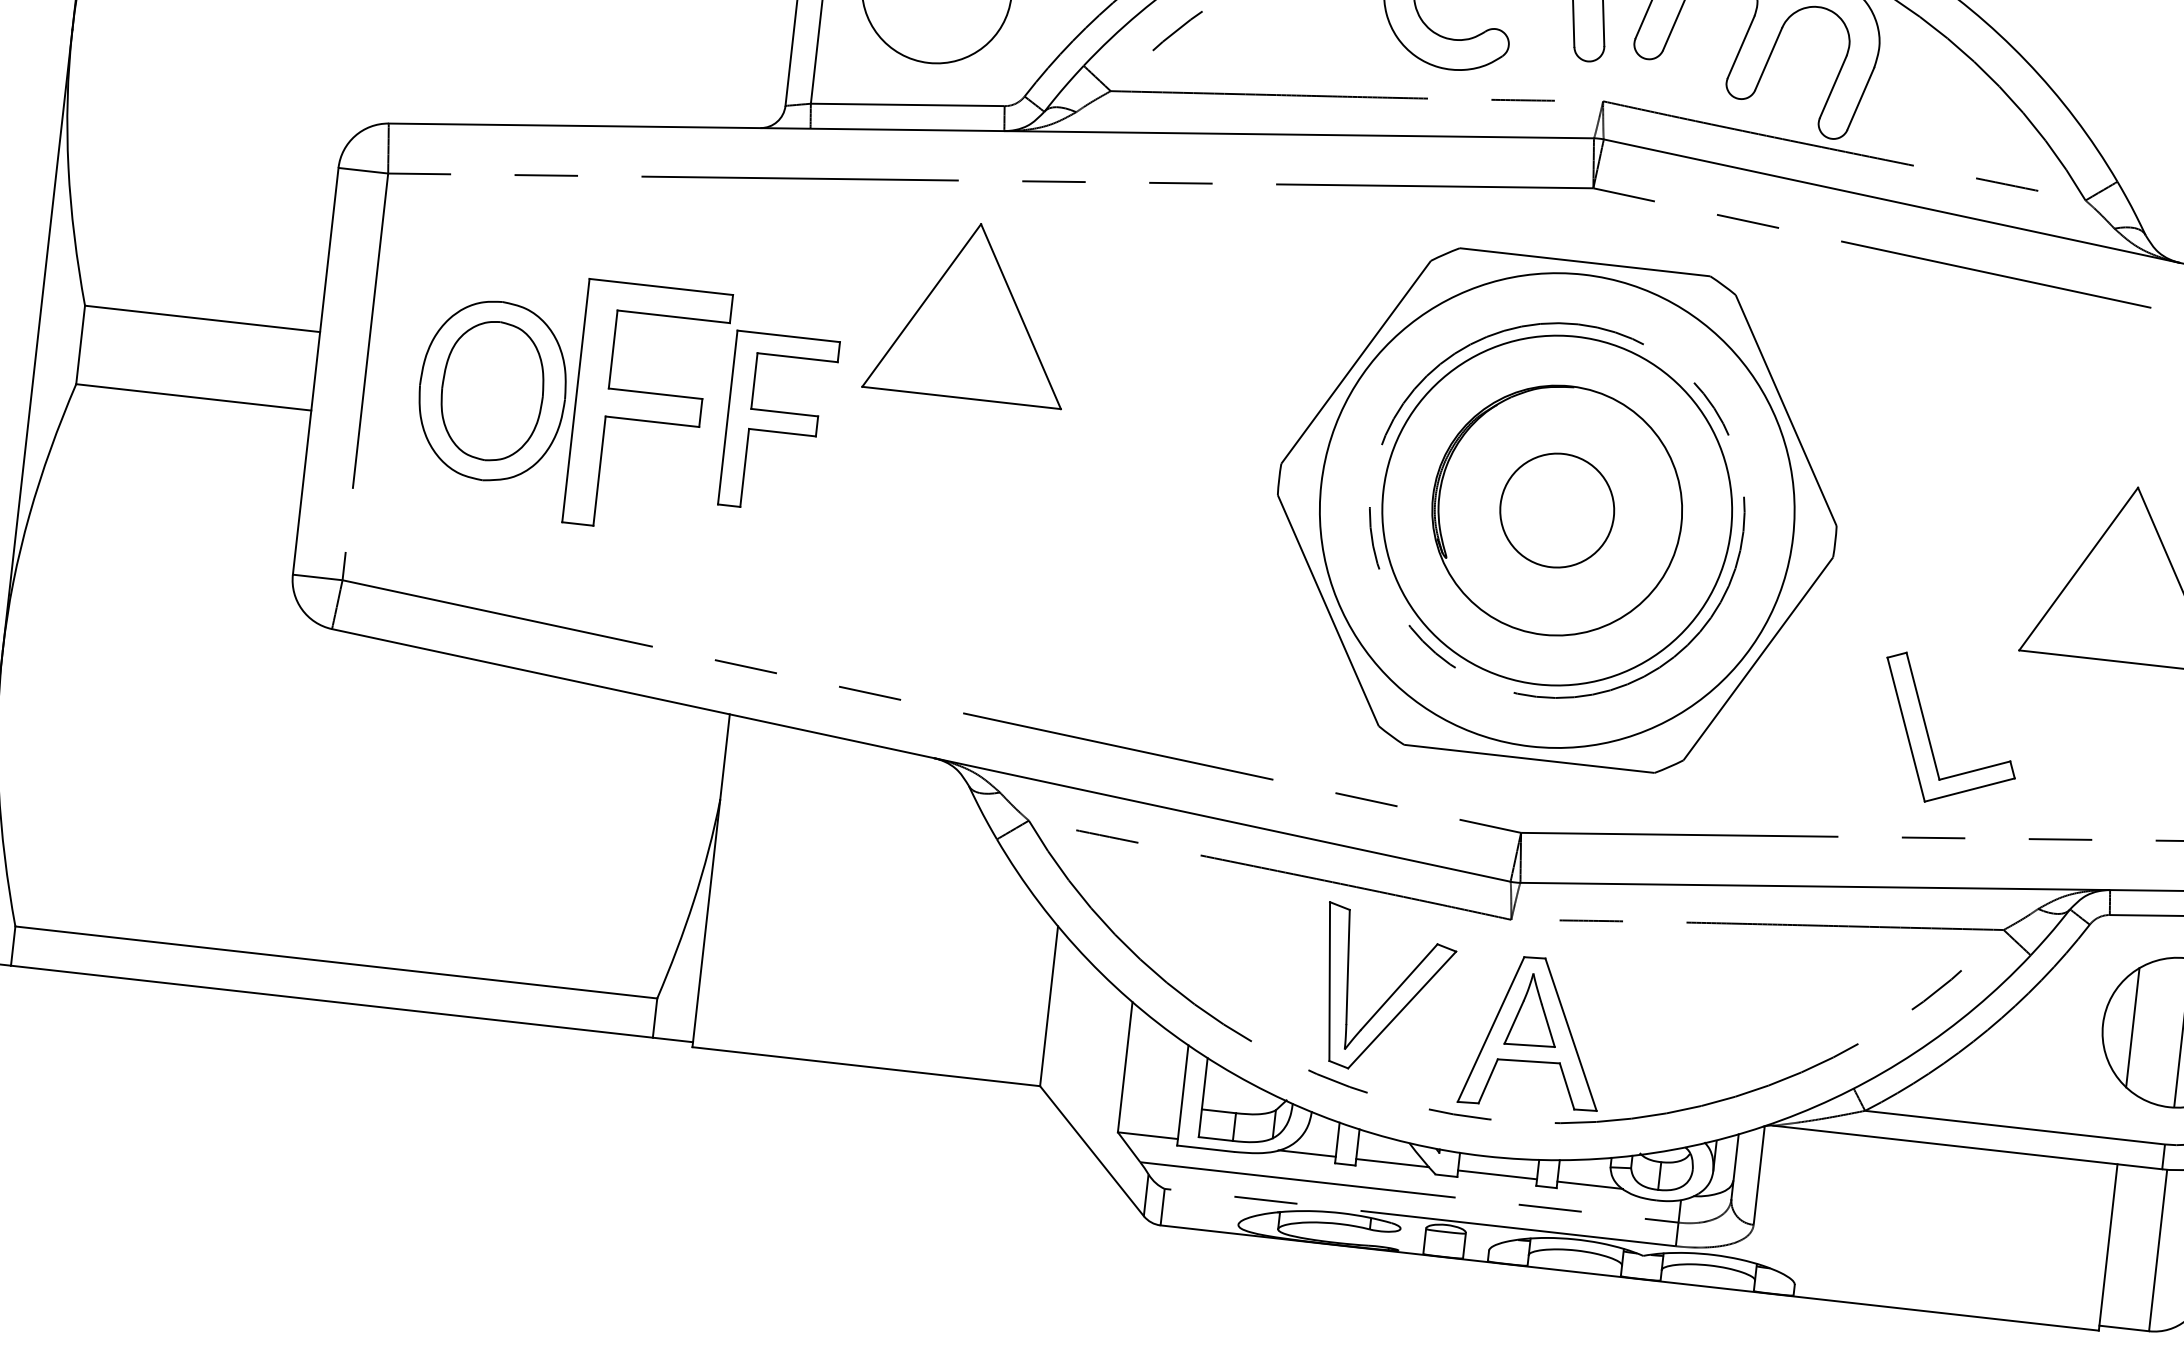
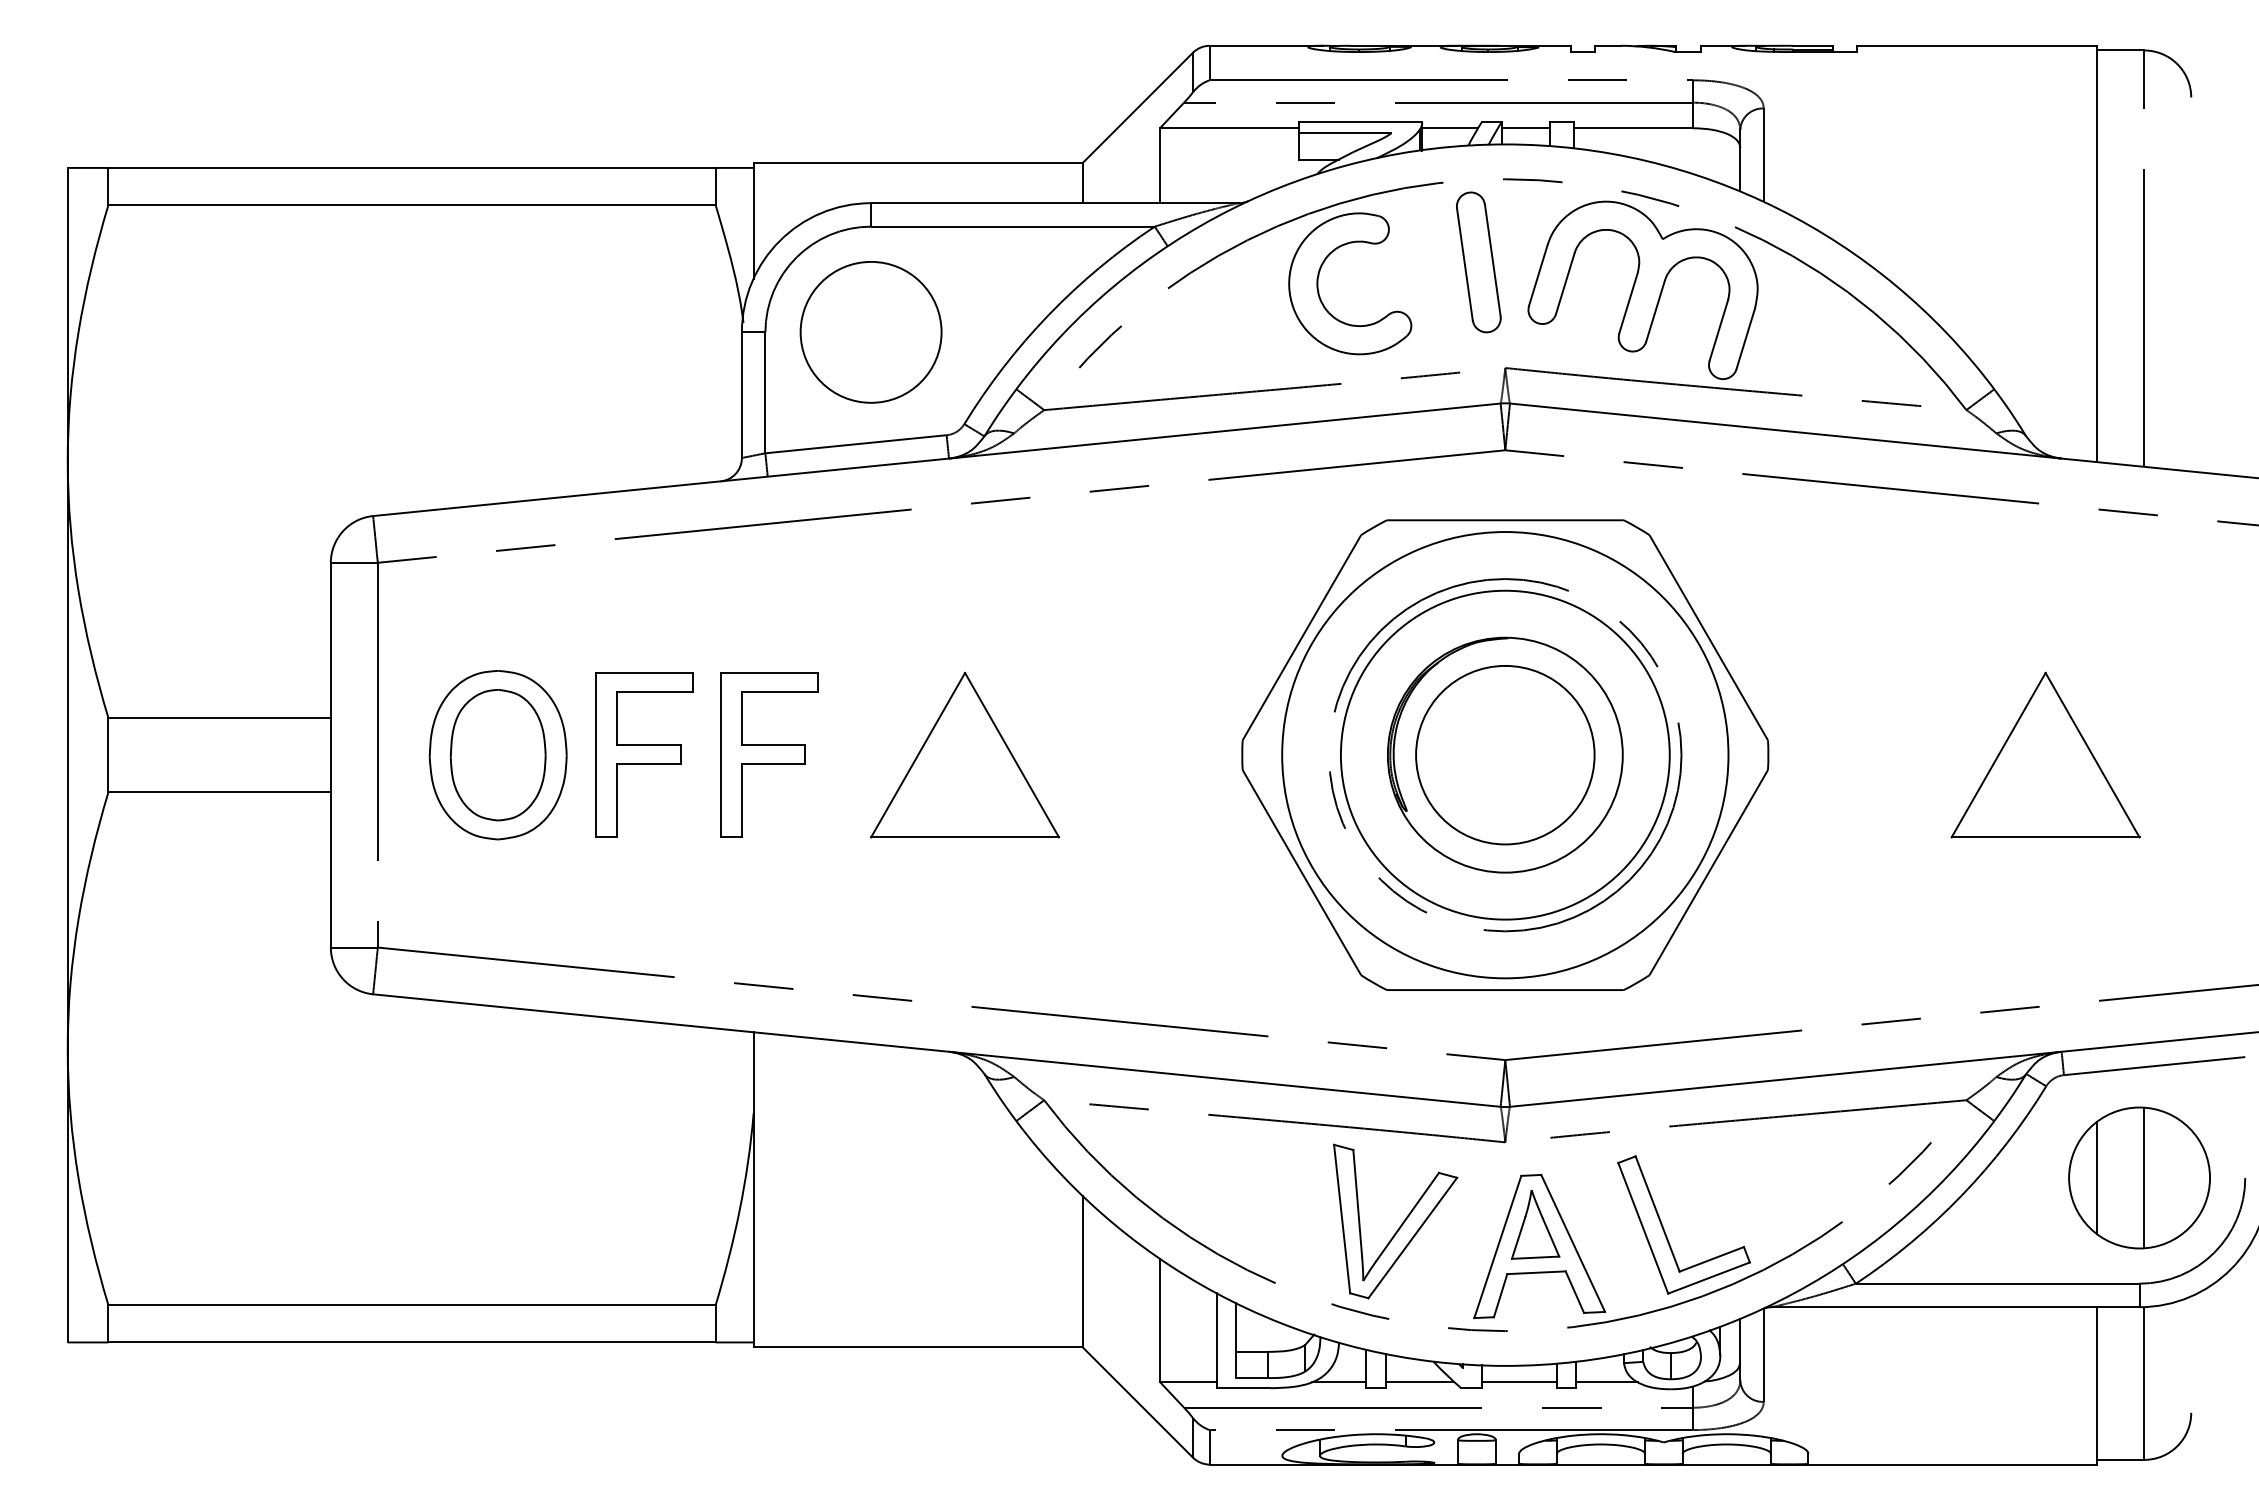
part: (971, 310) -> (965, 754), moved
part: (647, 407) -> (644, 754), size x0.71
circle: (1557, 509) -> (1505, 754), size x1.67
part: (1929, 735) -> (1665, 1231), moved

